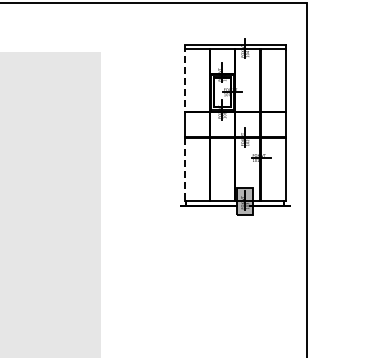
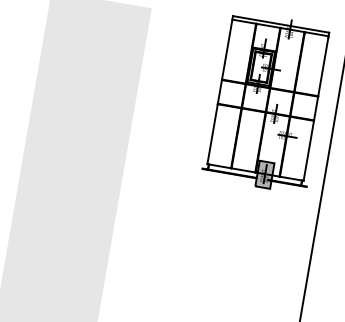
line: (184, 79) -> (227, 48), dashed -> solid
line: (184, 169) -> (212, 134), dashed -> solid

